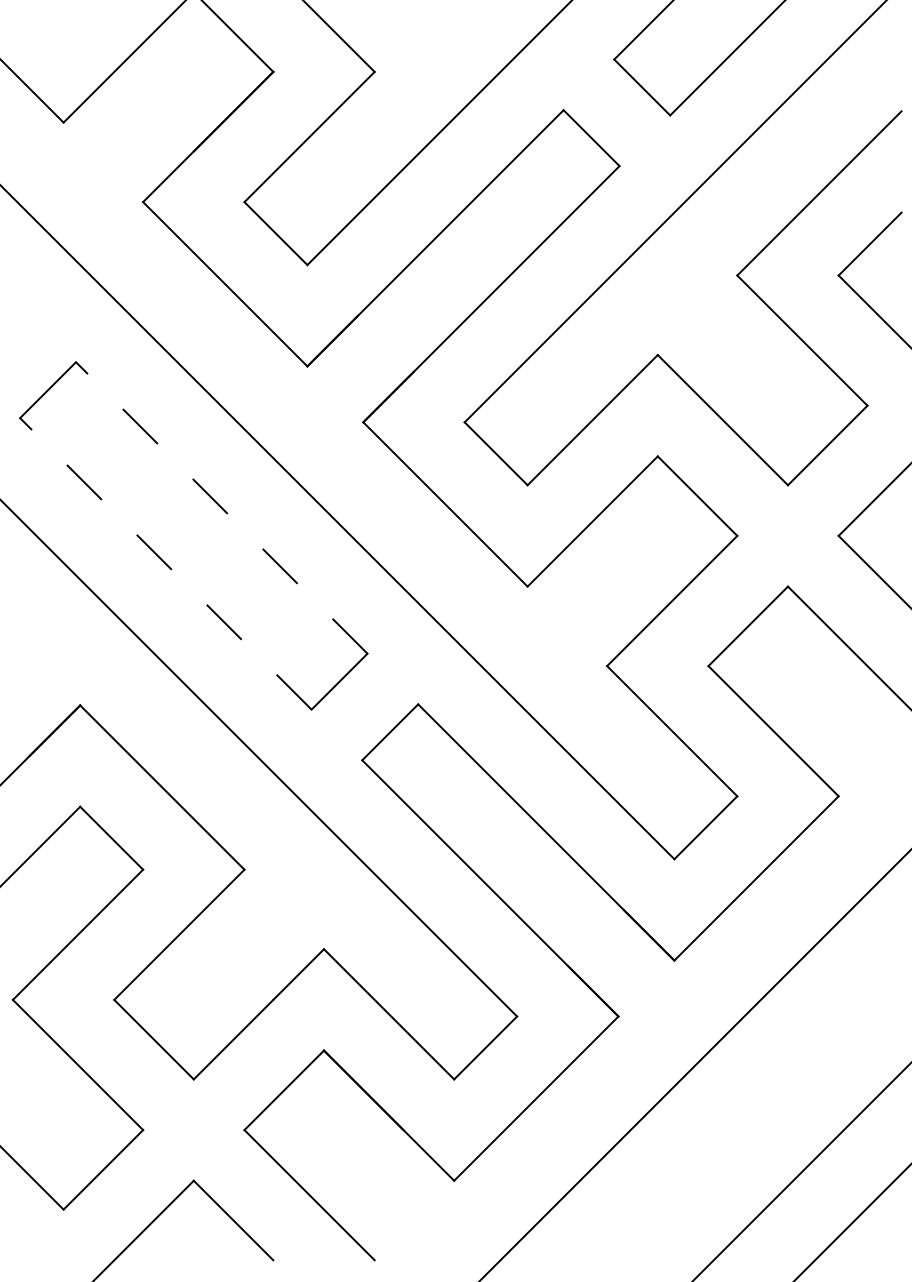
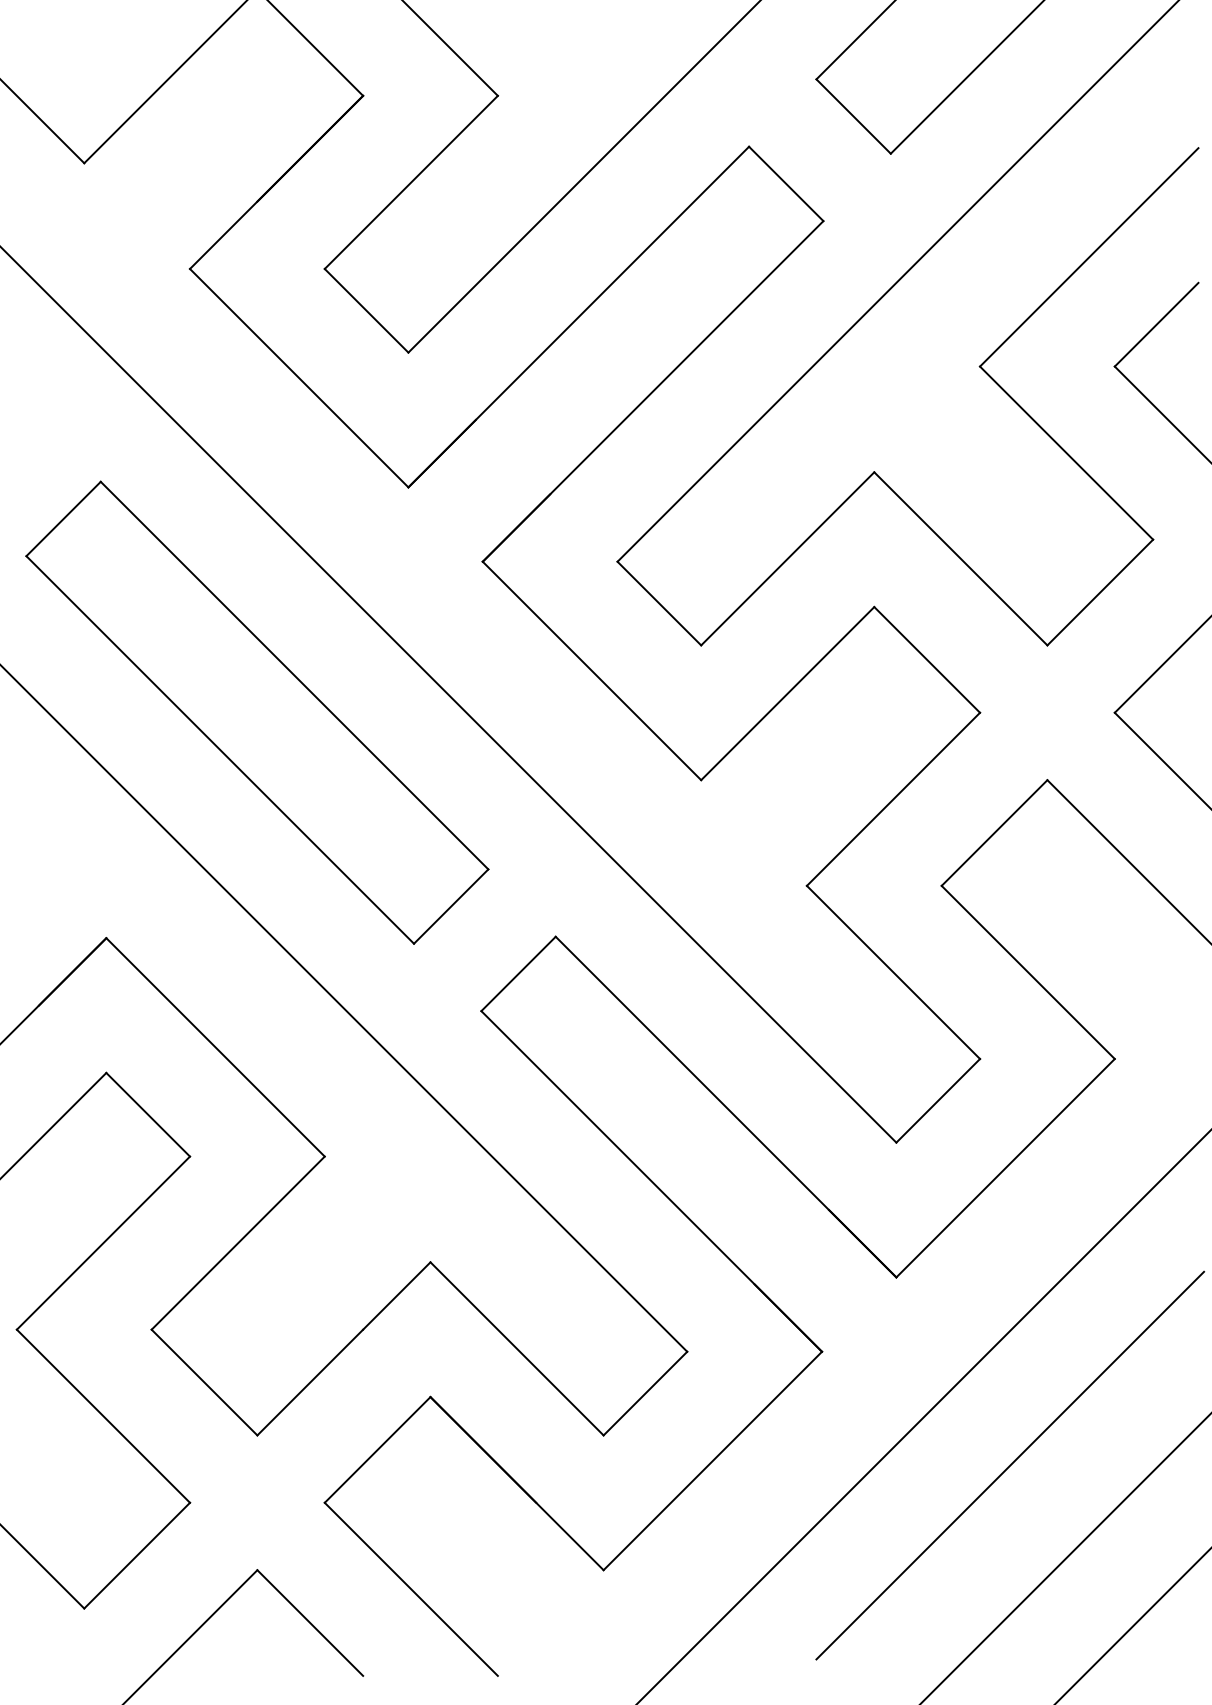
line: (221, 507) -> (294, 675), dashed -> solid
line: (165, 563) -> (219, 749), dashed -> solid
line: (760, 1102) -> (1010, 1465), added

